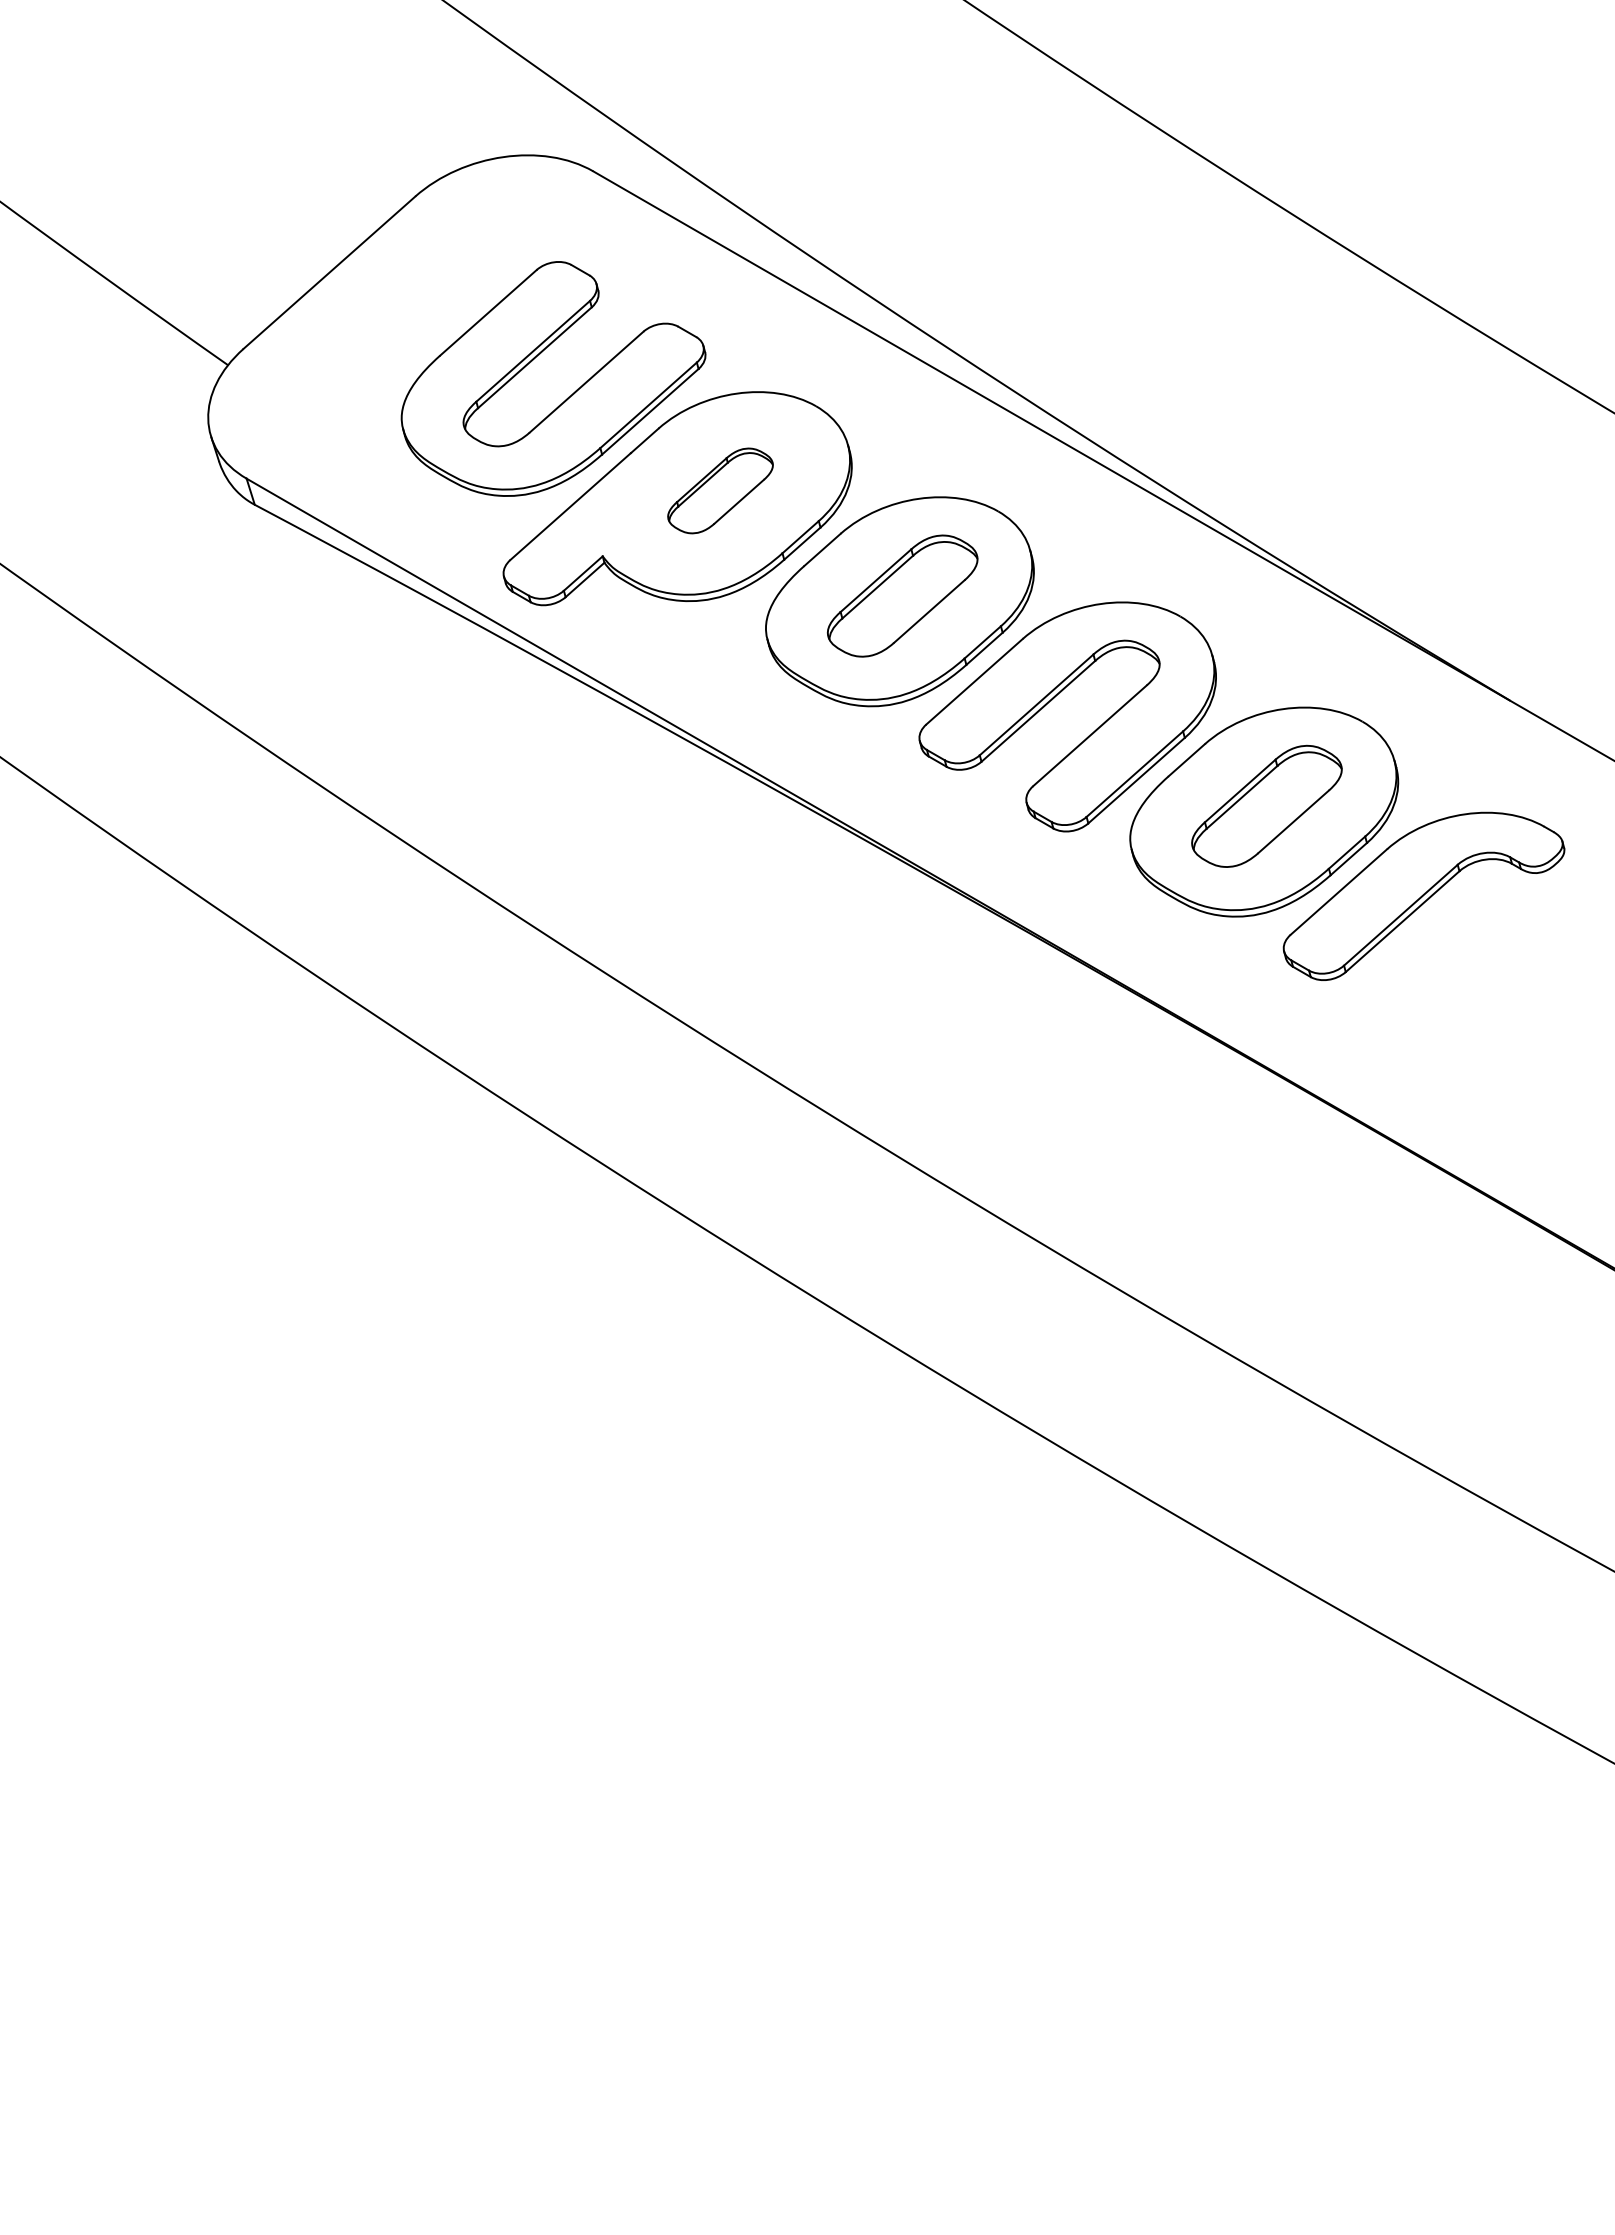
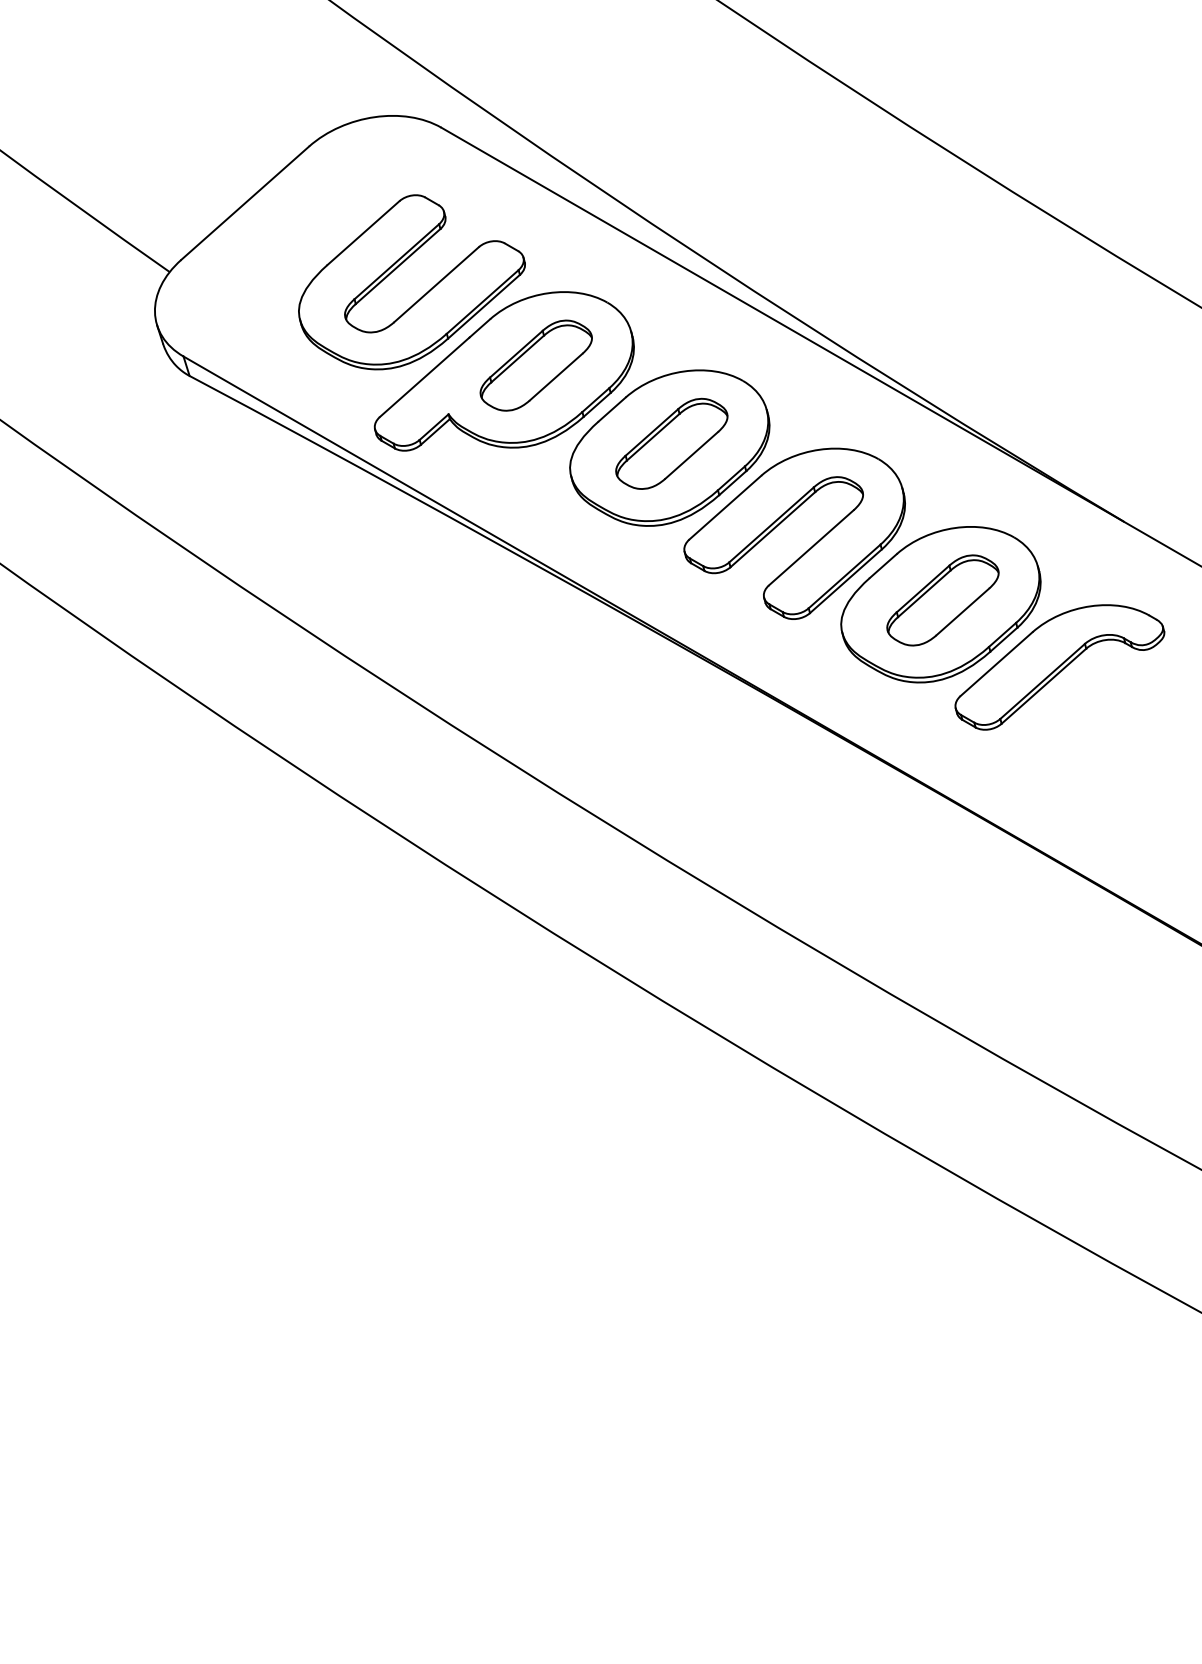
part: (720, 490) -> (536, 365), size x1.43

